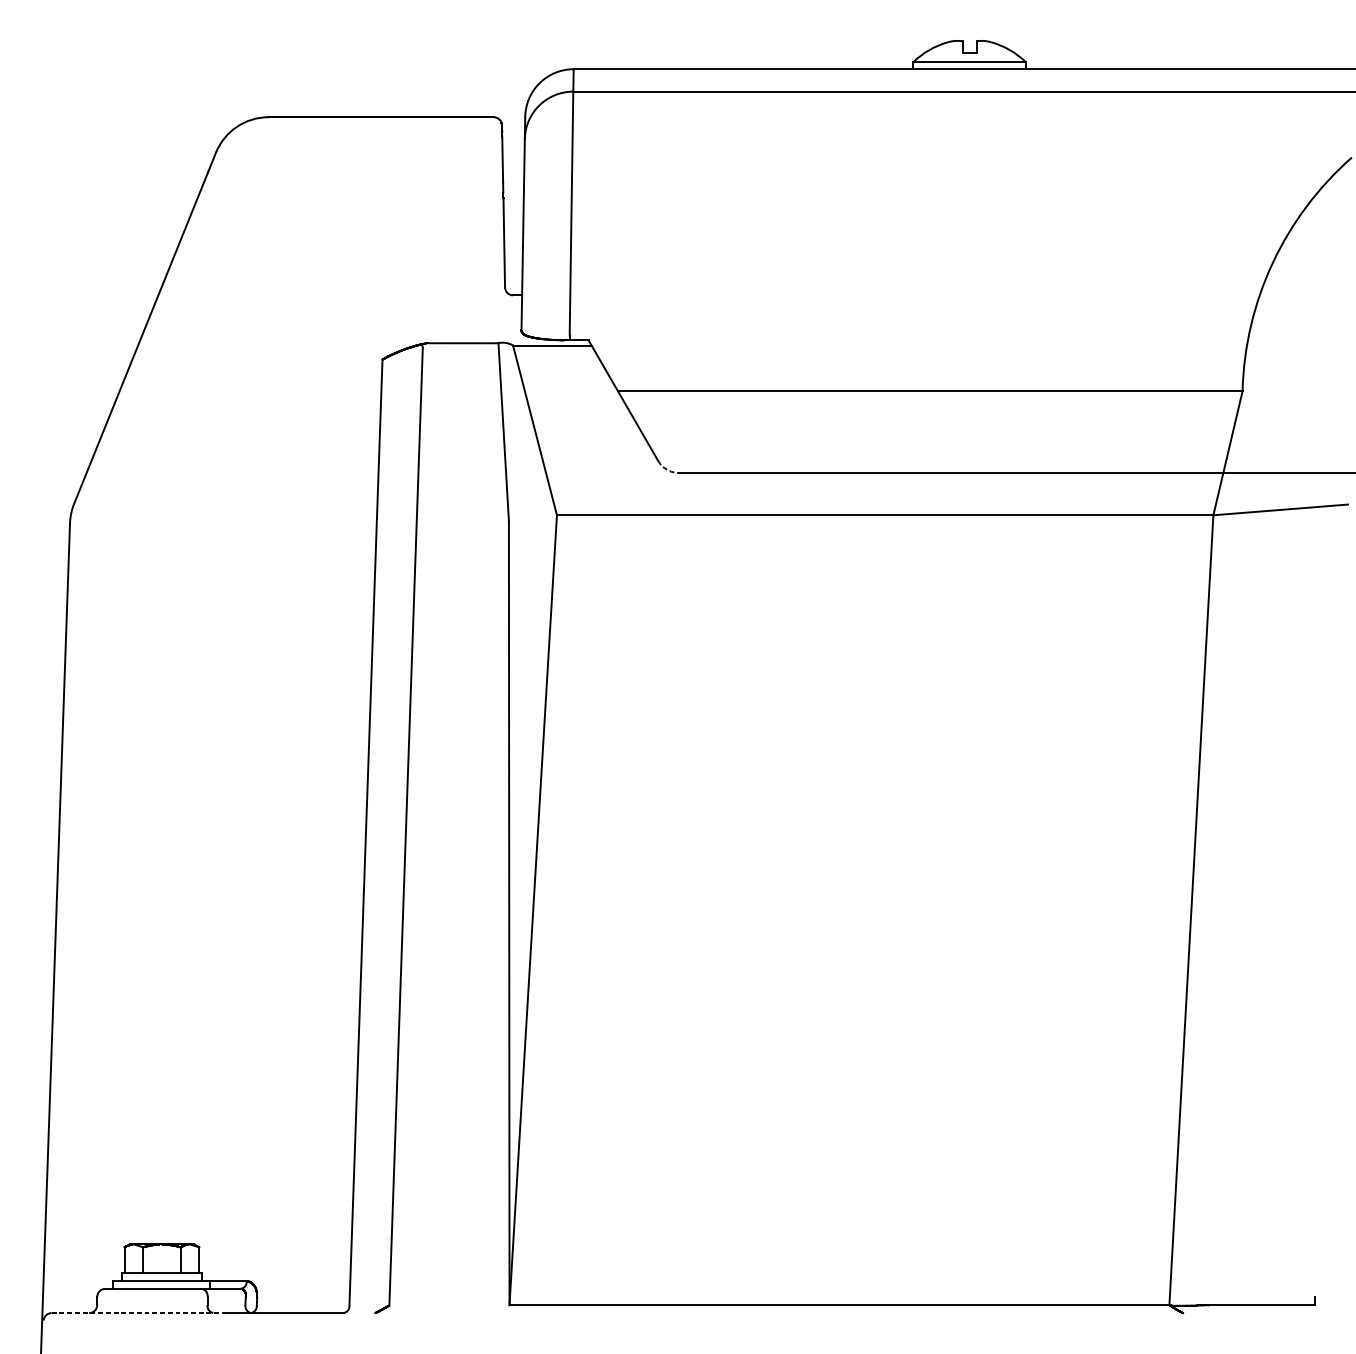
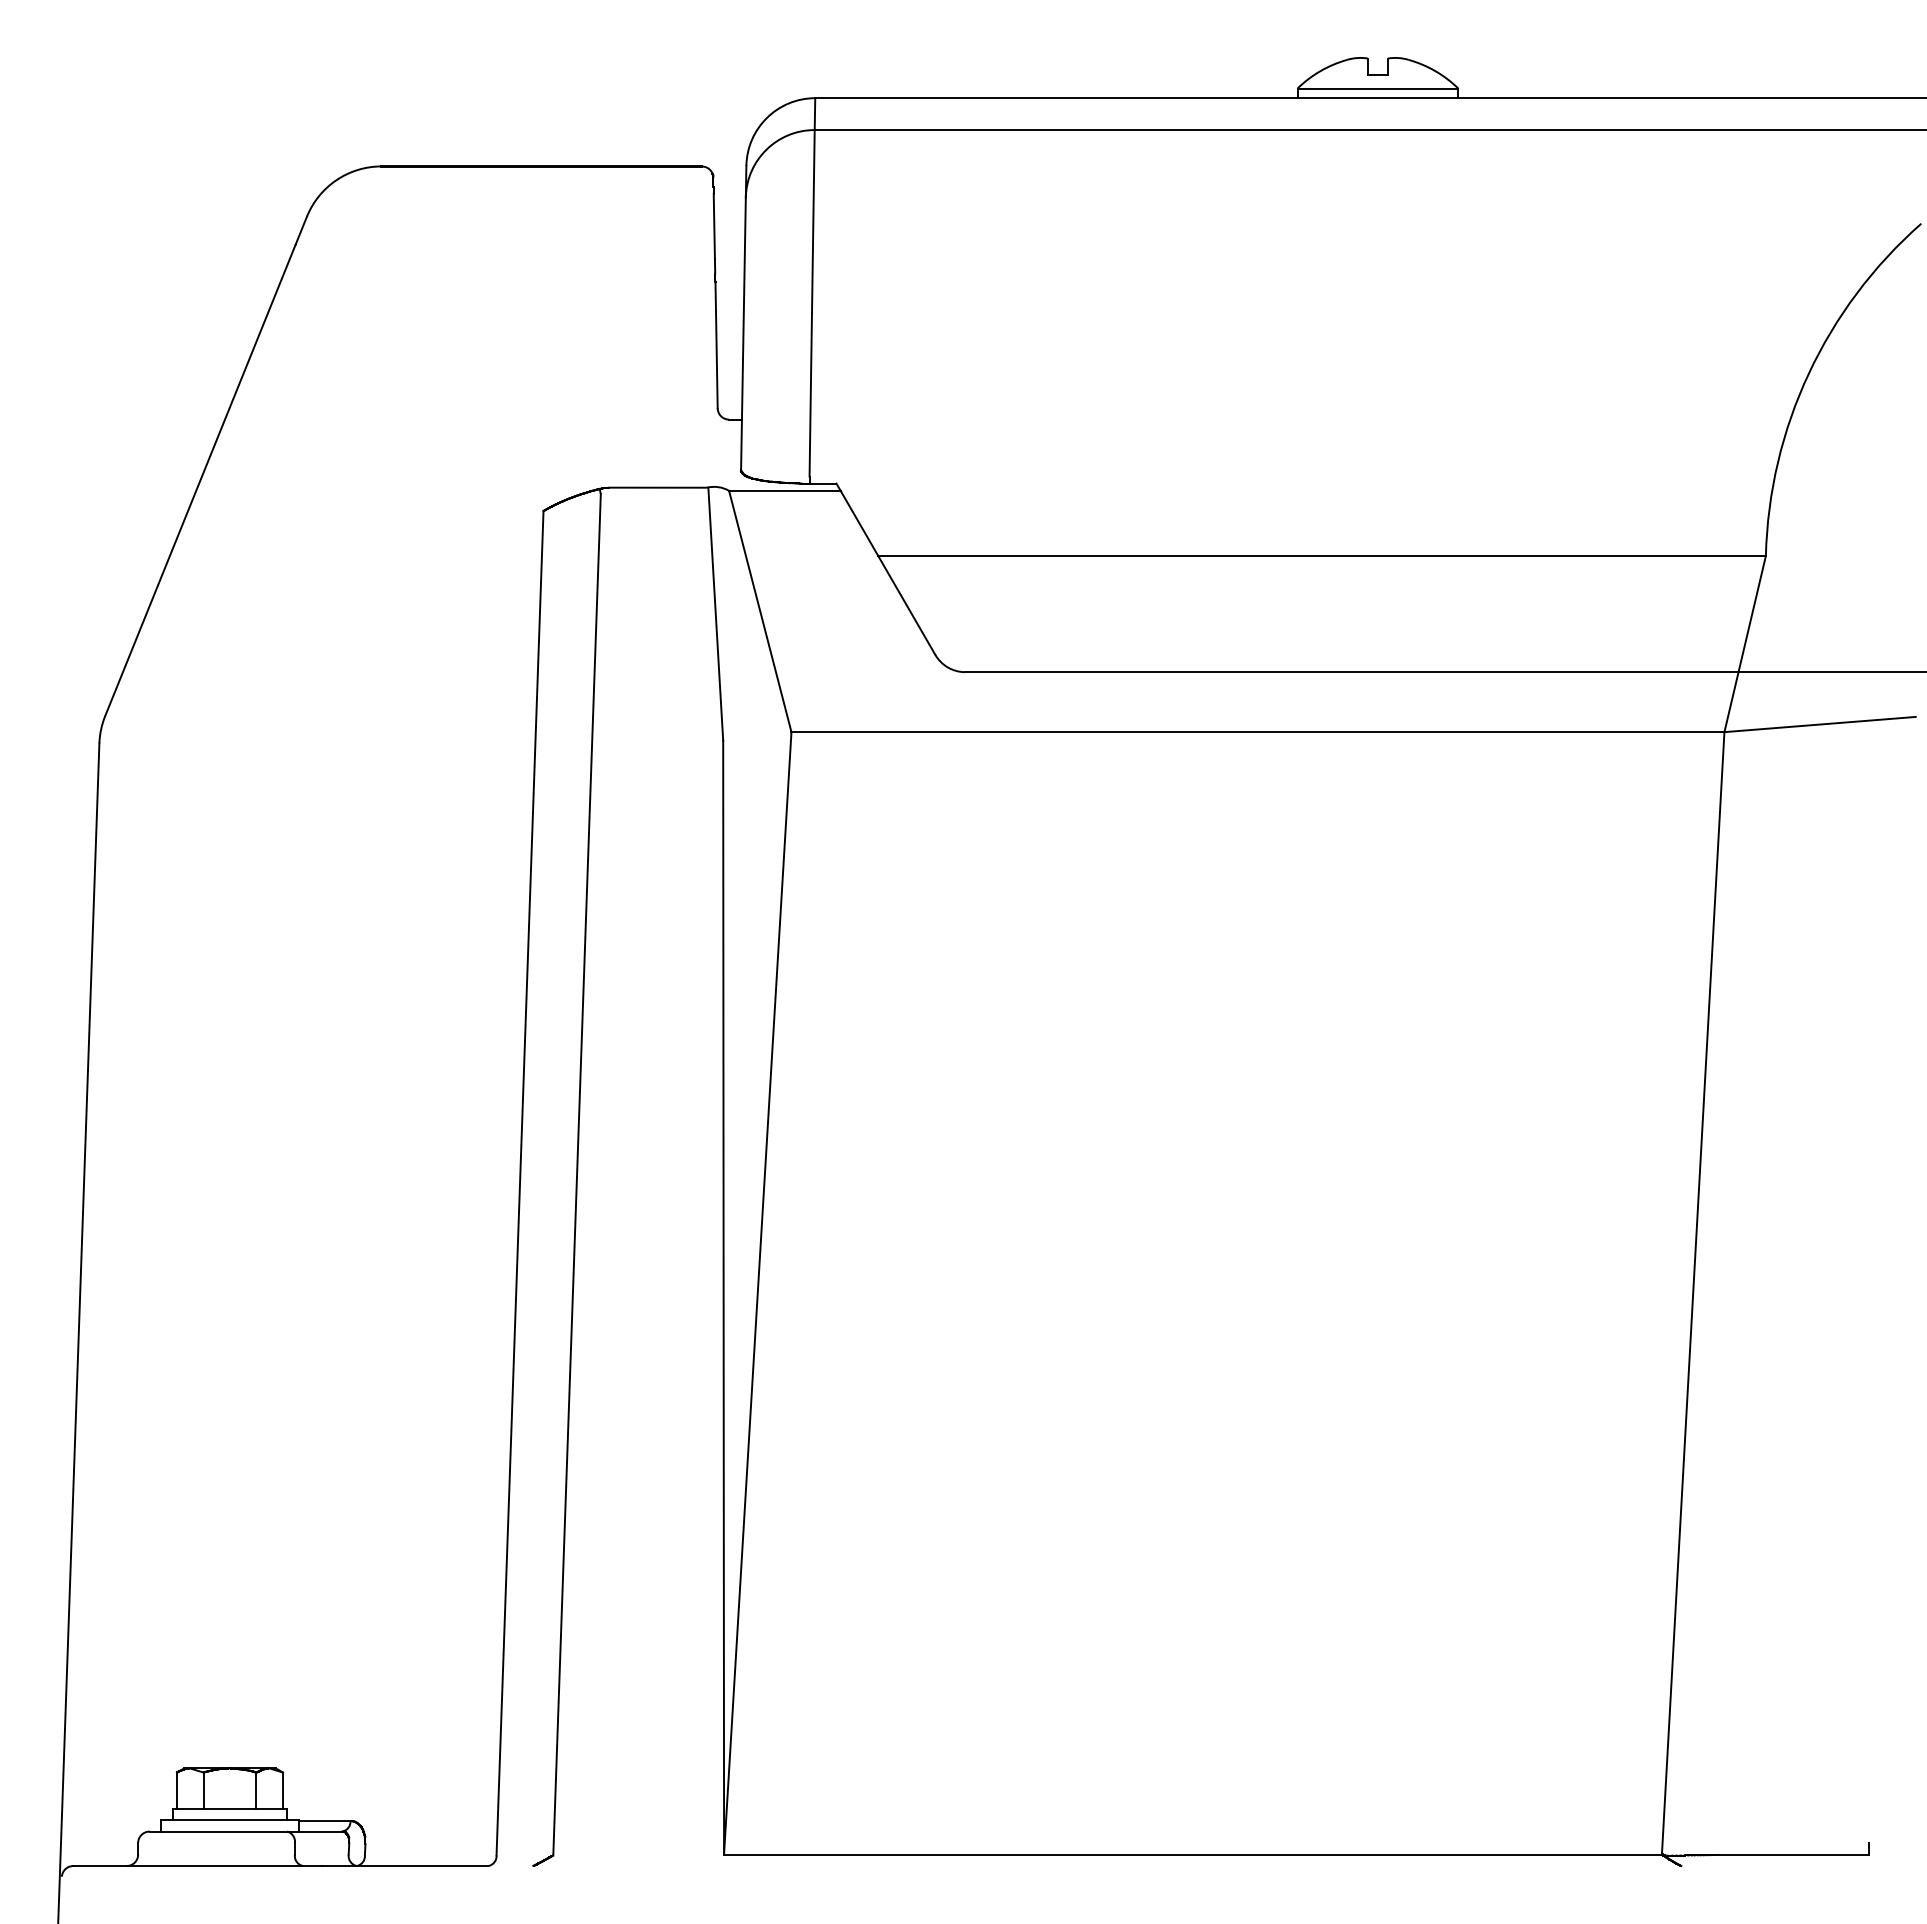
arc: (667, 469) -> (948, 667), dashed -> solid
line: (139, 1313) -> (198, 1866), dashed -> solid

